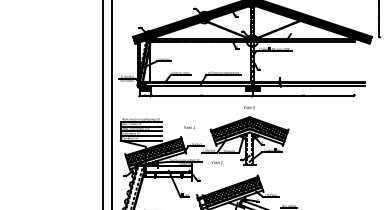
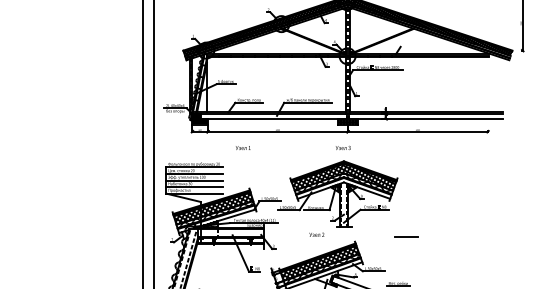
text: (189, 127) -> (243, 147), moved
text: (216, 162) -> (316, 234), moved
line: (295, 171) -> (407, 236), added

